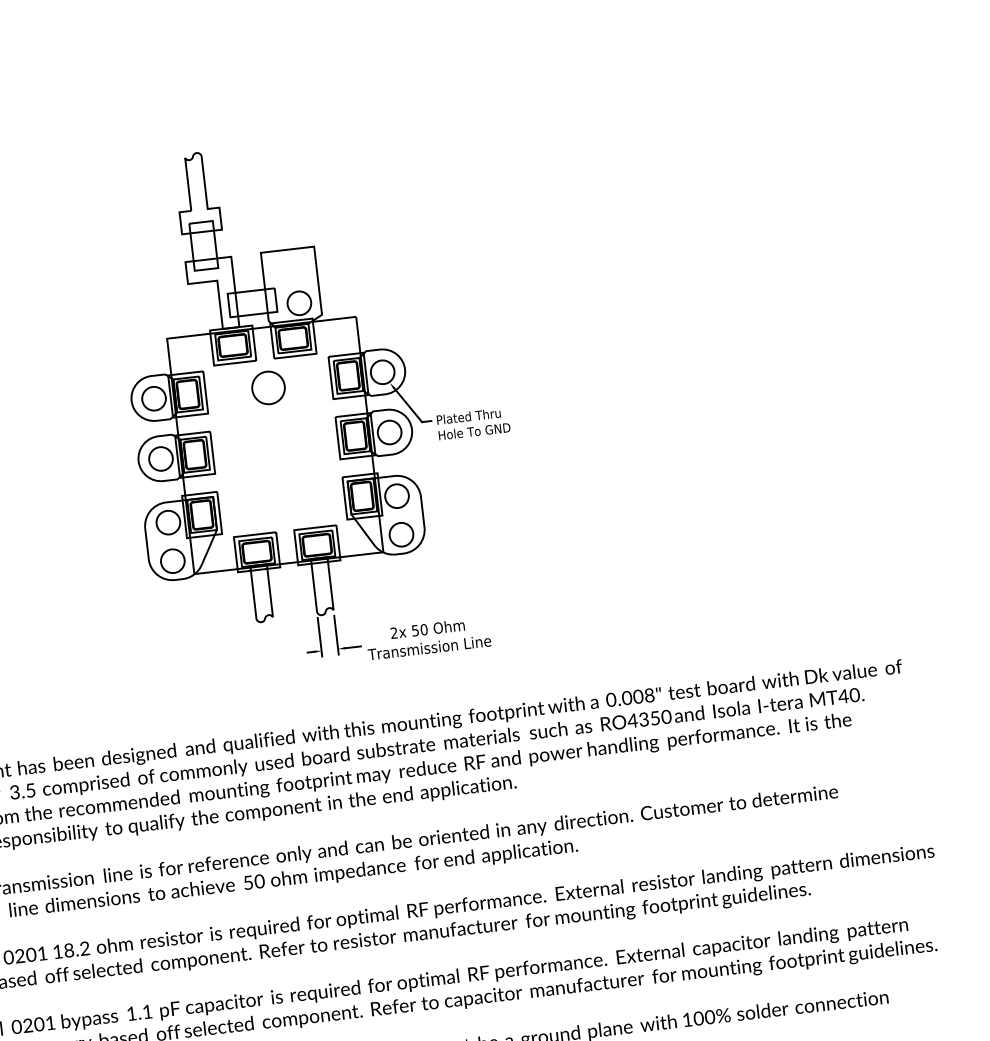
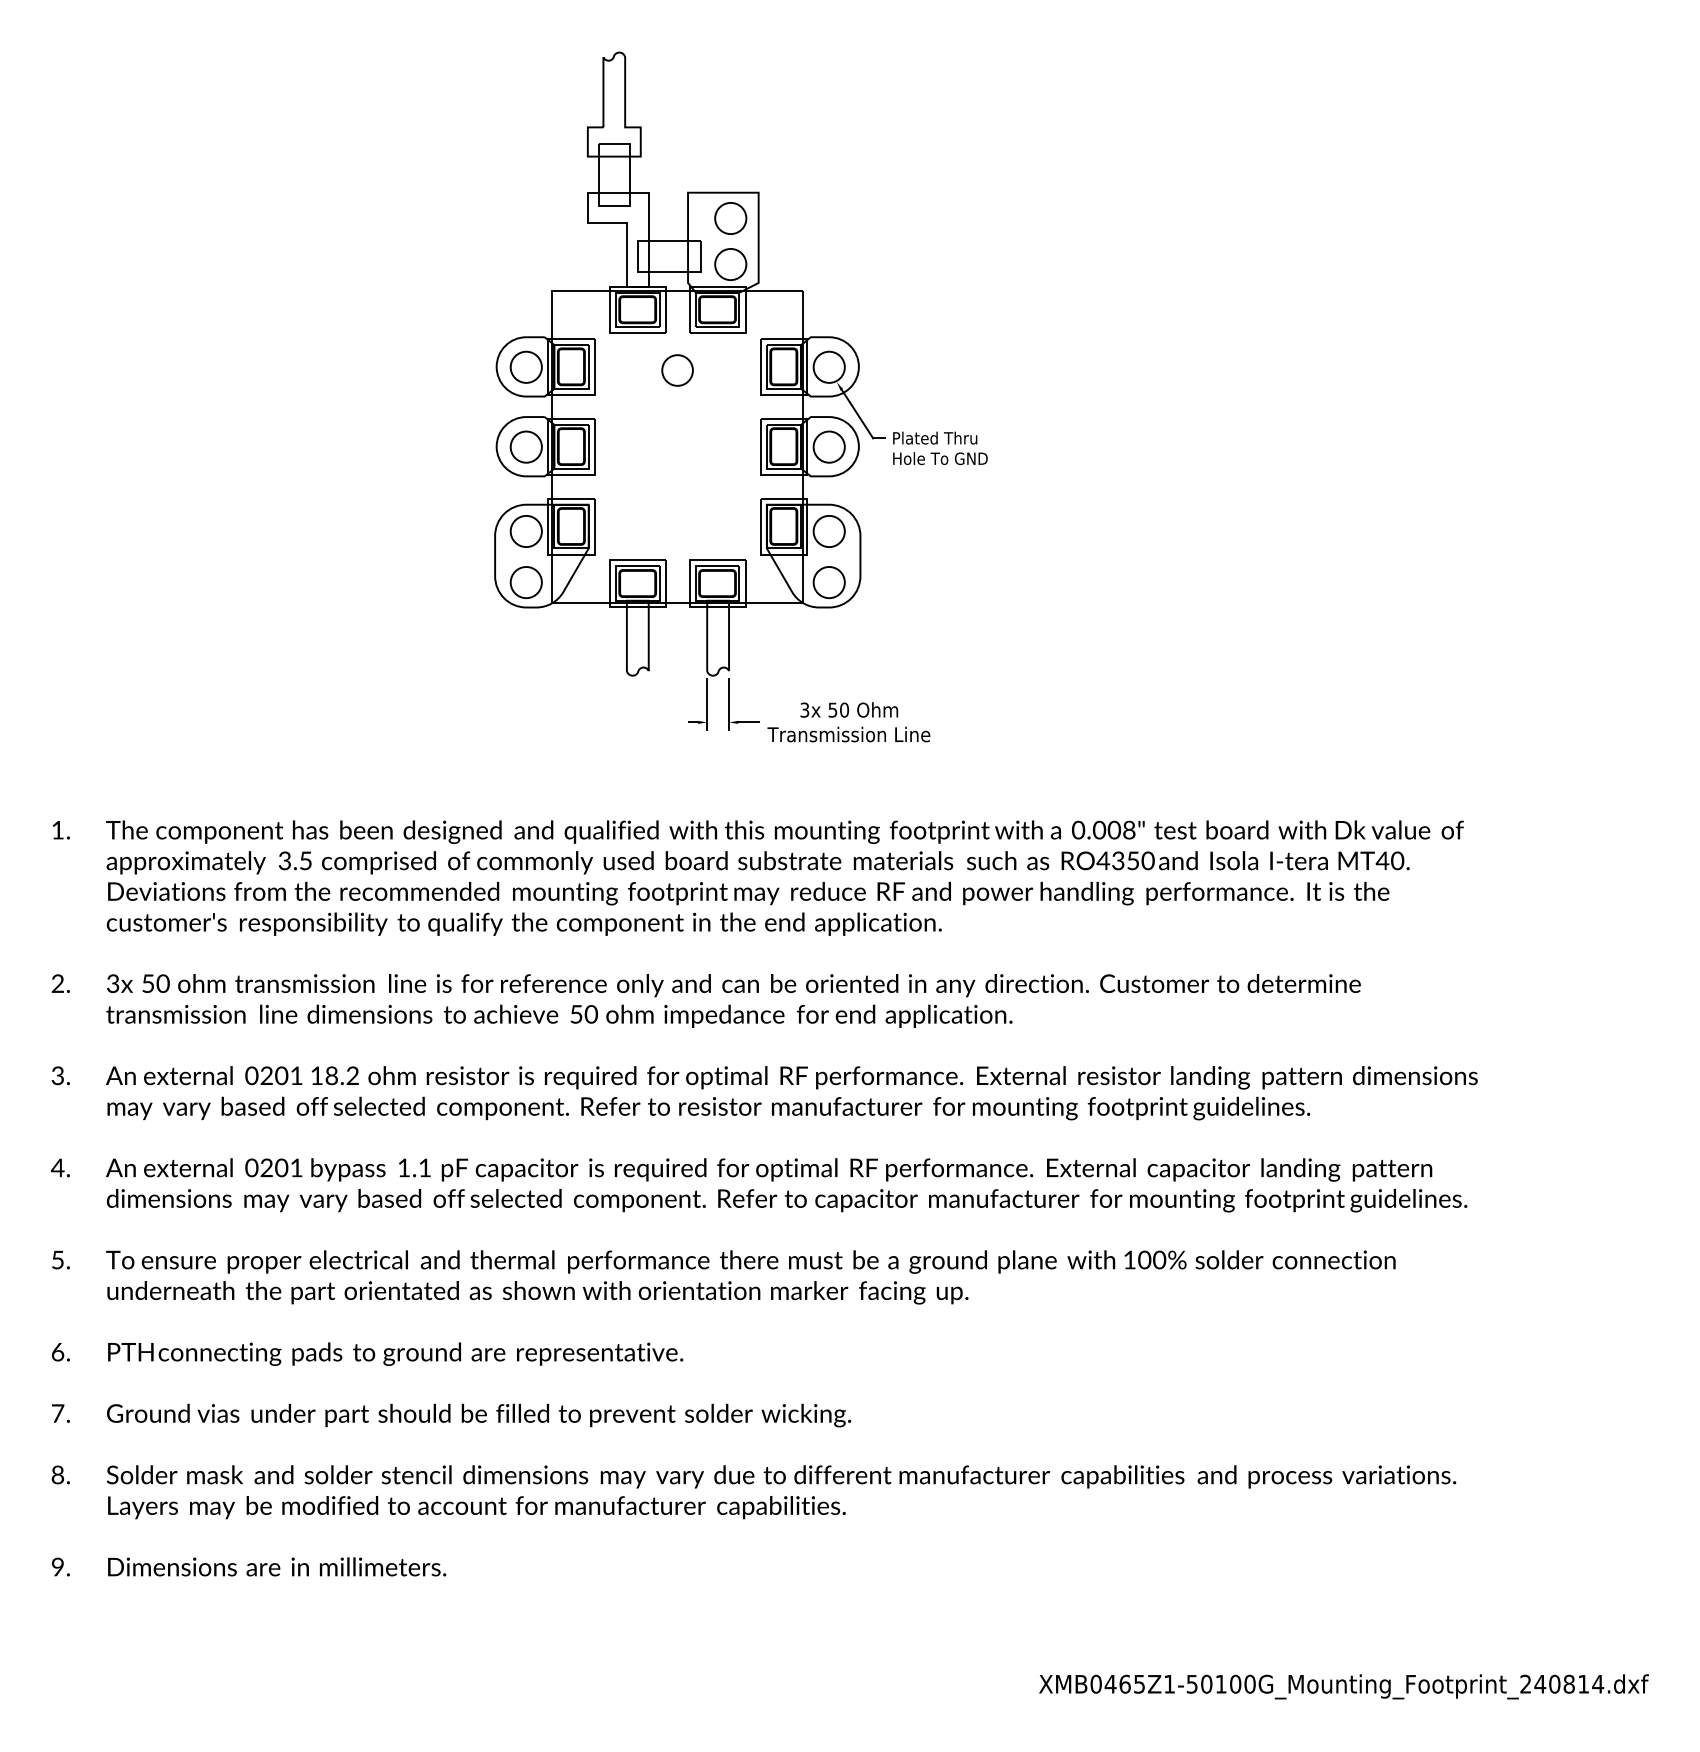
circle: (295, 268) -> (730, 218), added
circle: (268, 387) -> (677, 370), size x0.71
text: (393, 633) -> (804, 710), 2x -> 3x

